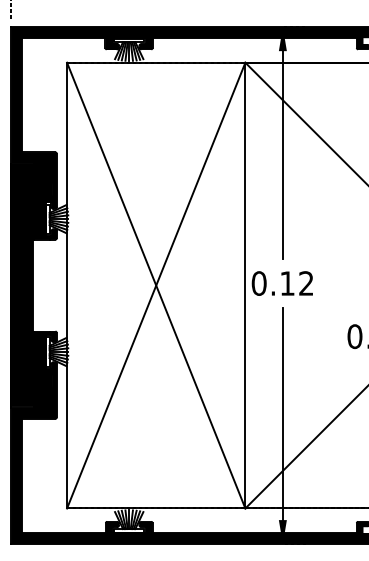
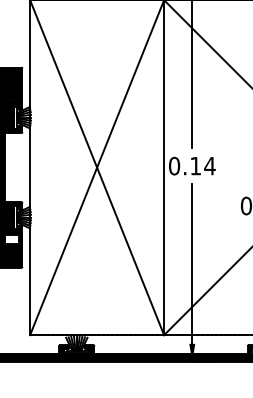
text: (306, 283) -> (210, 166), 0.12 -> 0.14
fill: (42, 381) -> (11, 239), removed

